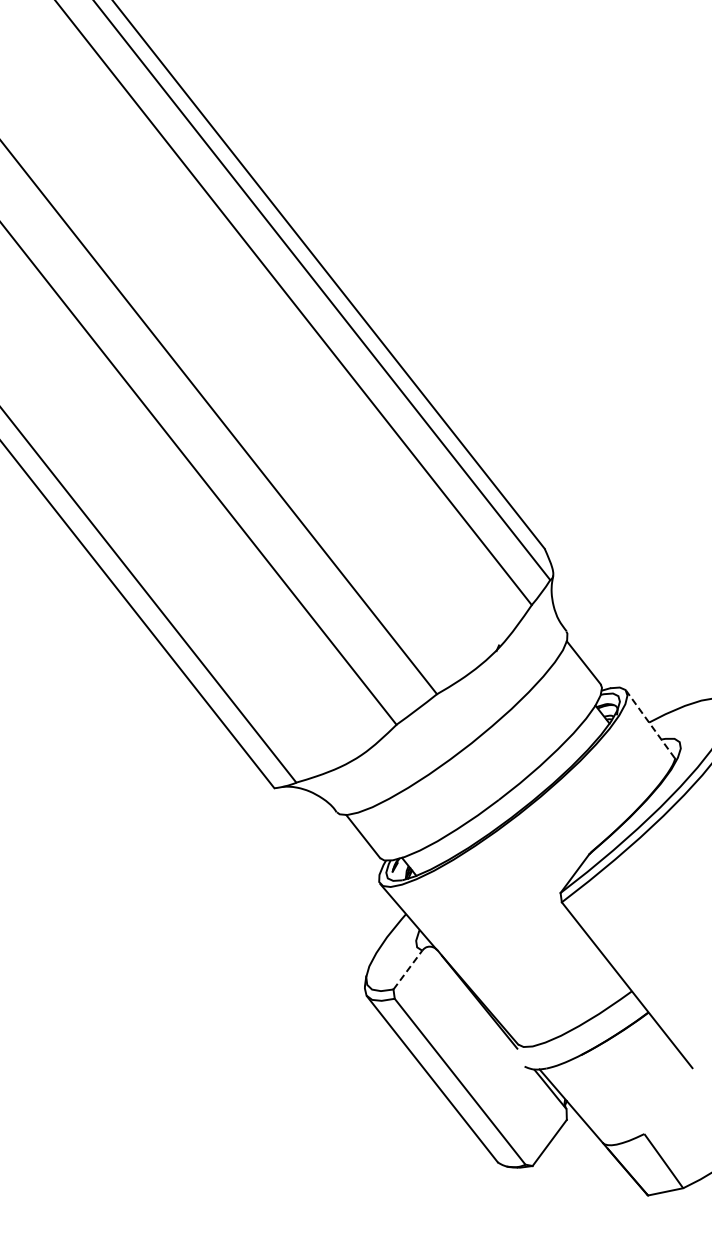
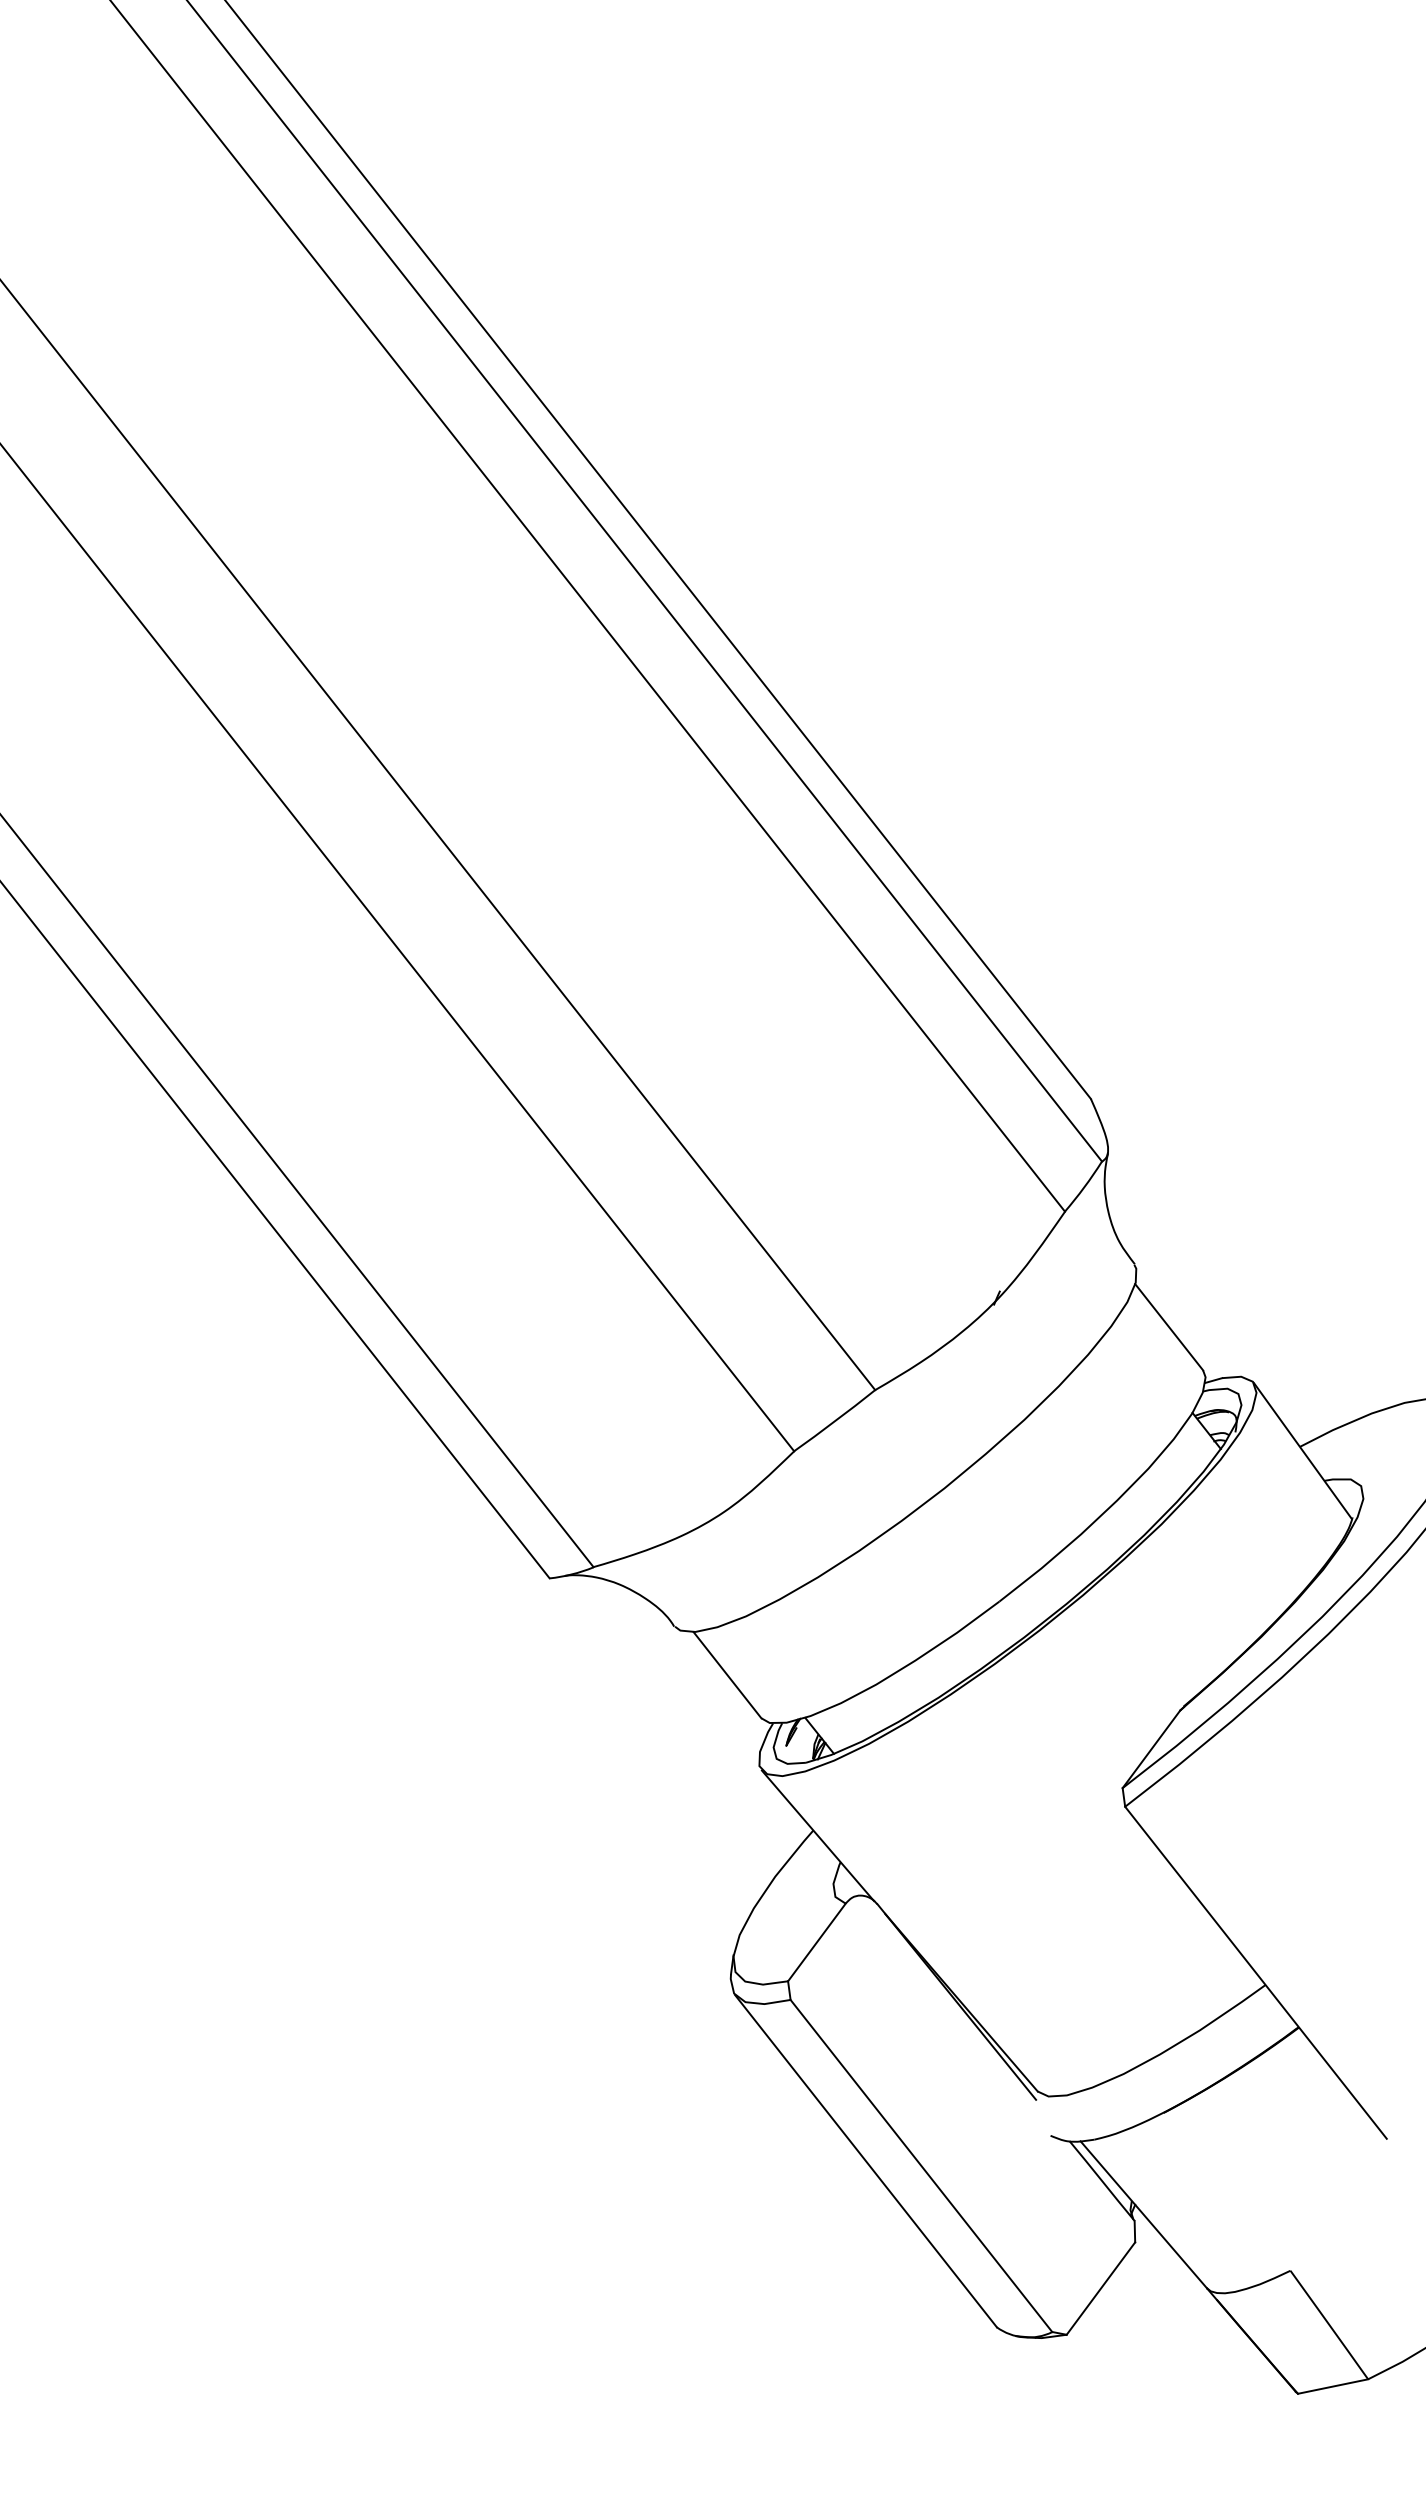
line: (650, 724) -> (1302, 1450), dashed -> solid
line: (408, 969) -> (818, 1941), dashed -> solid

